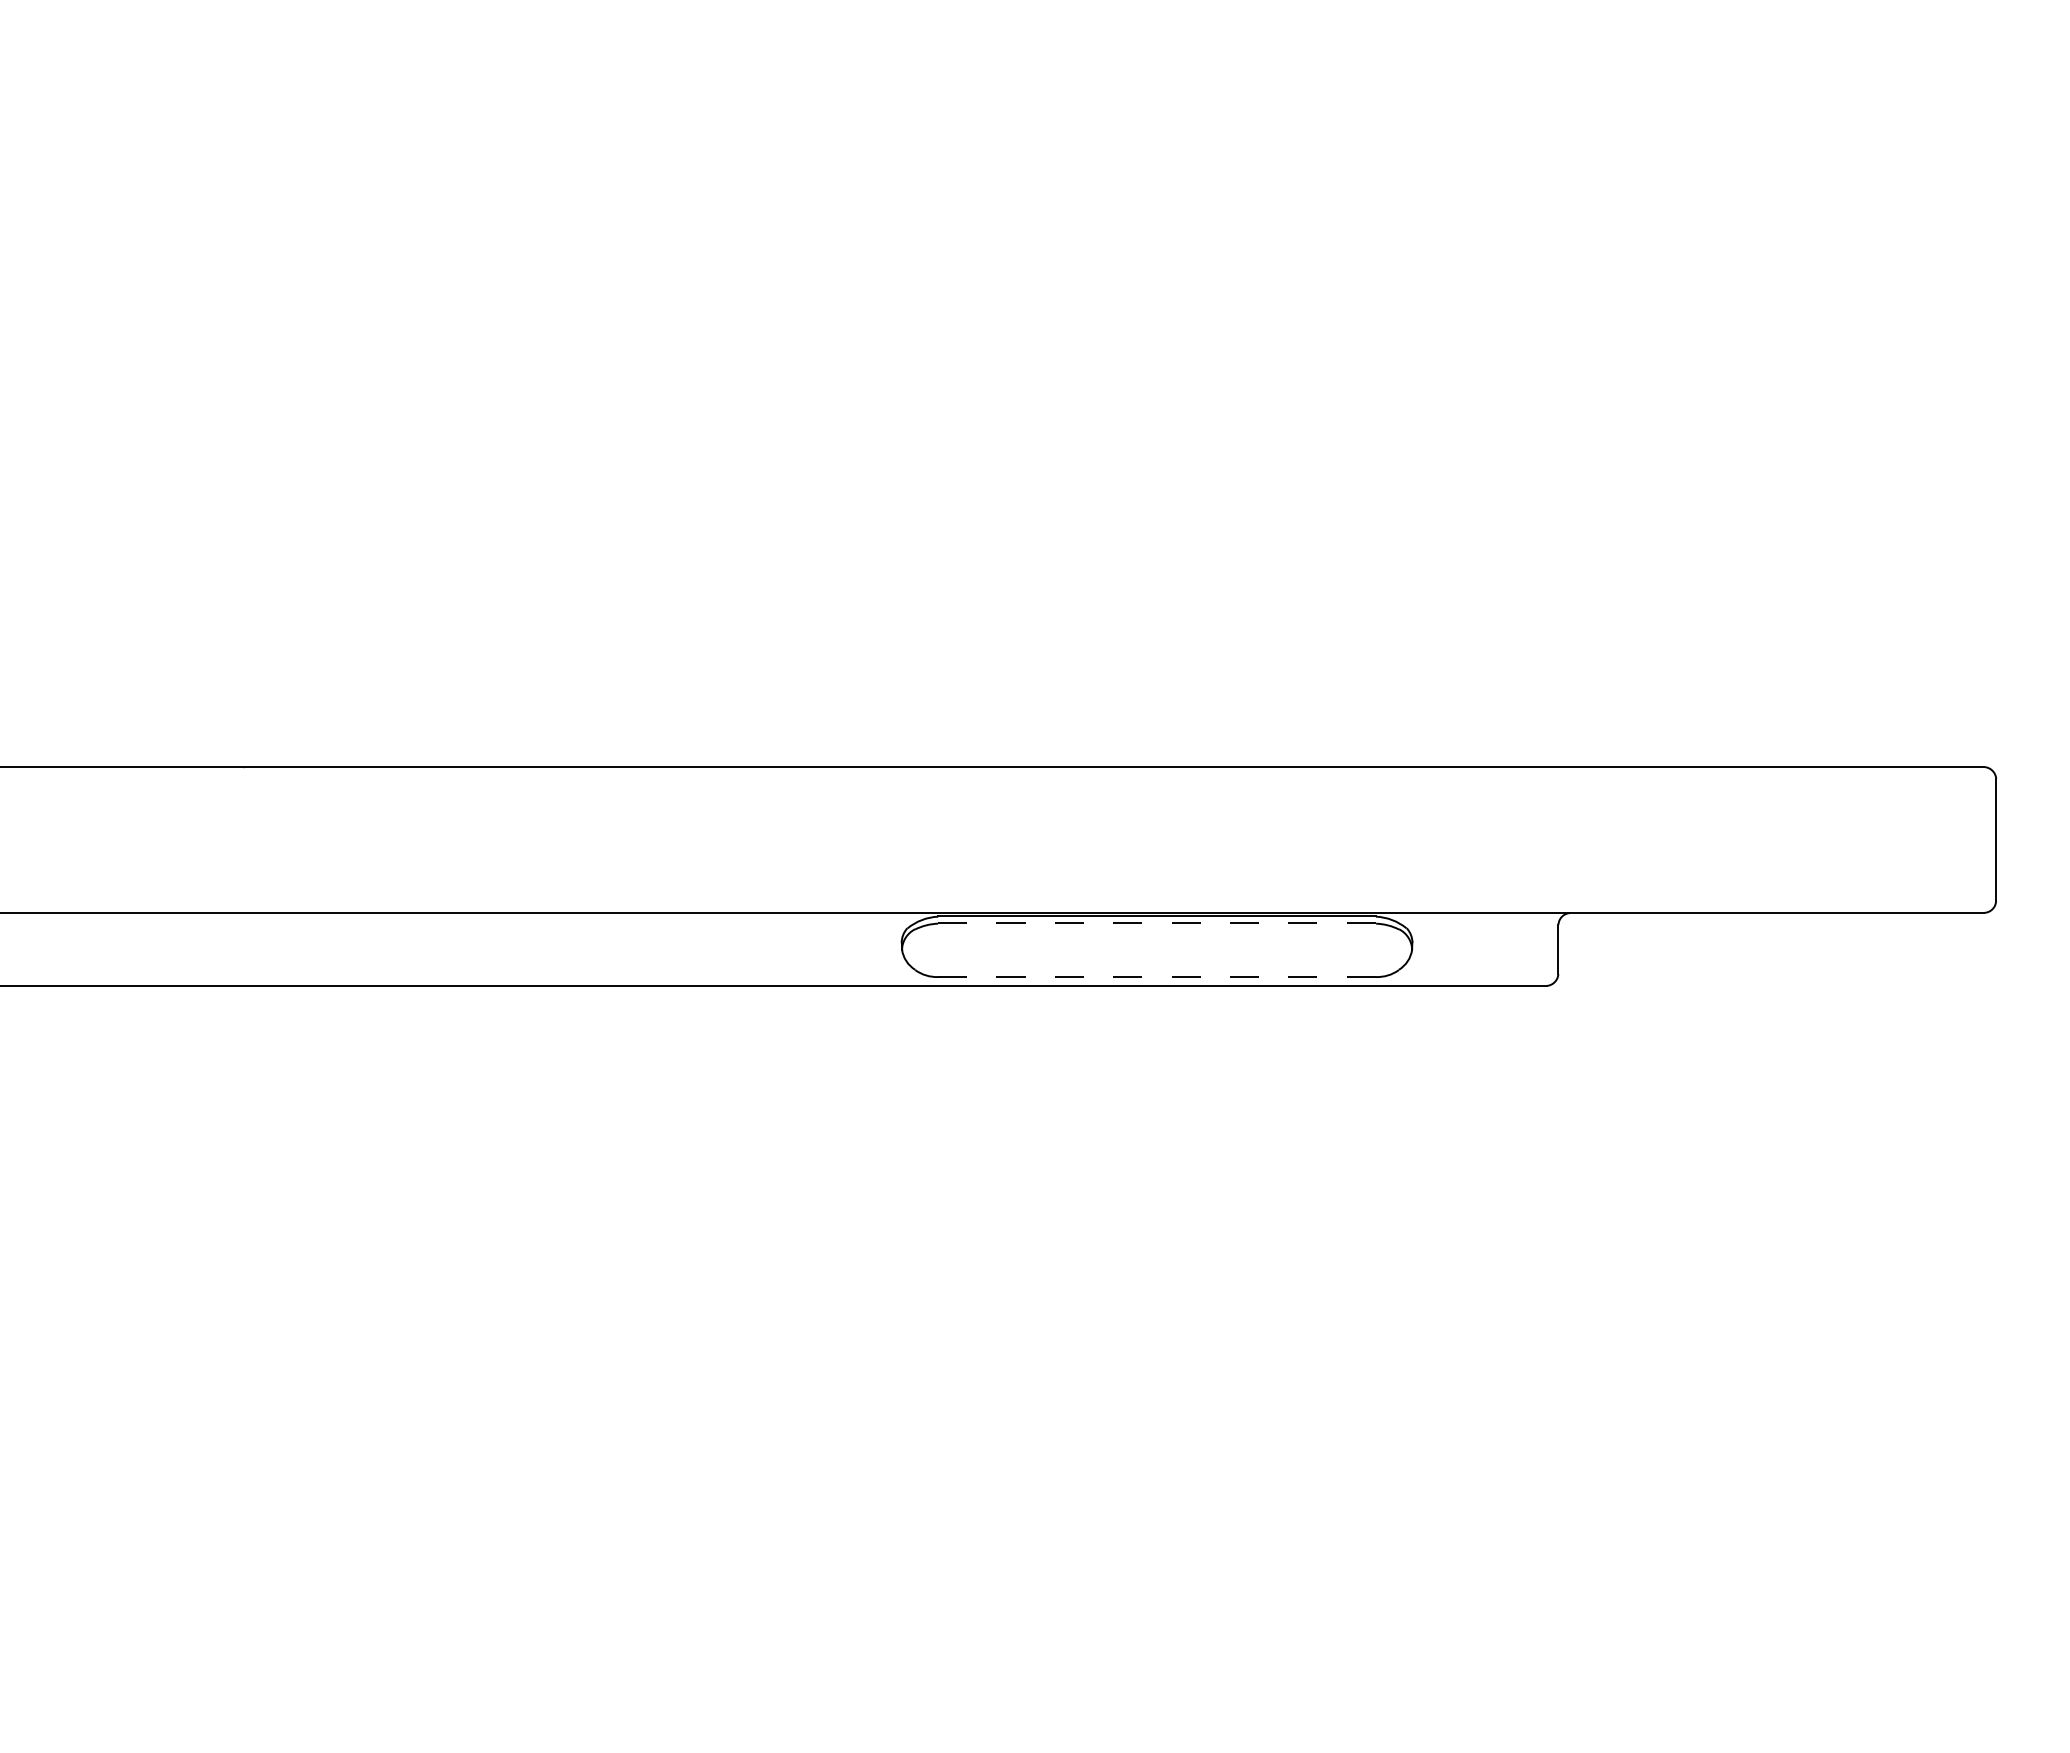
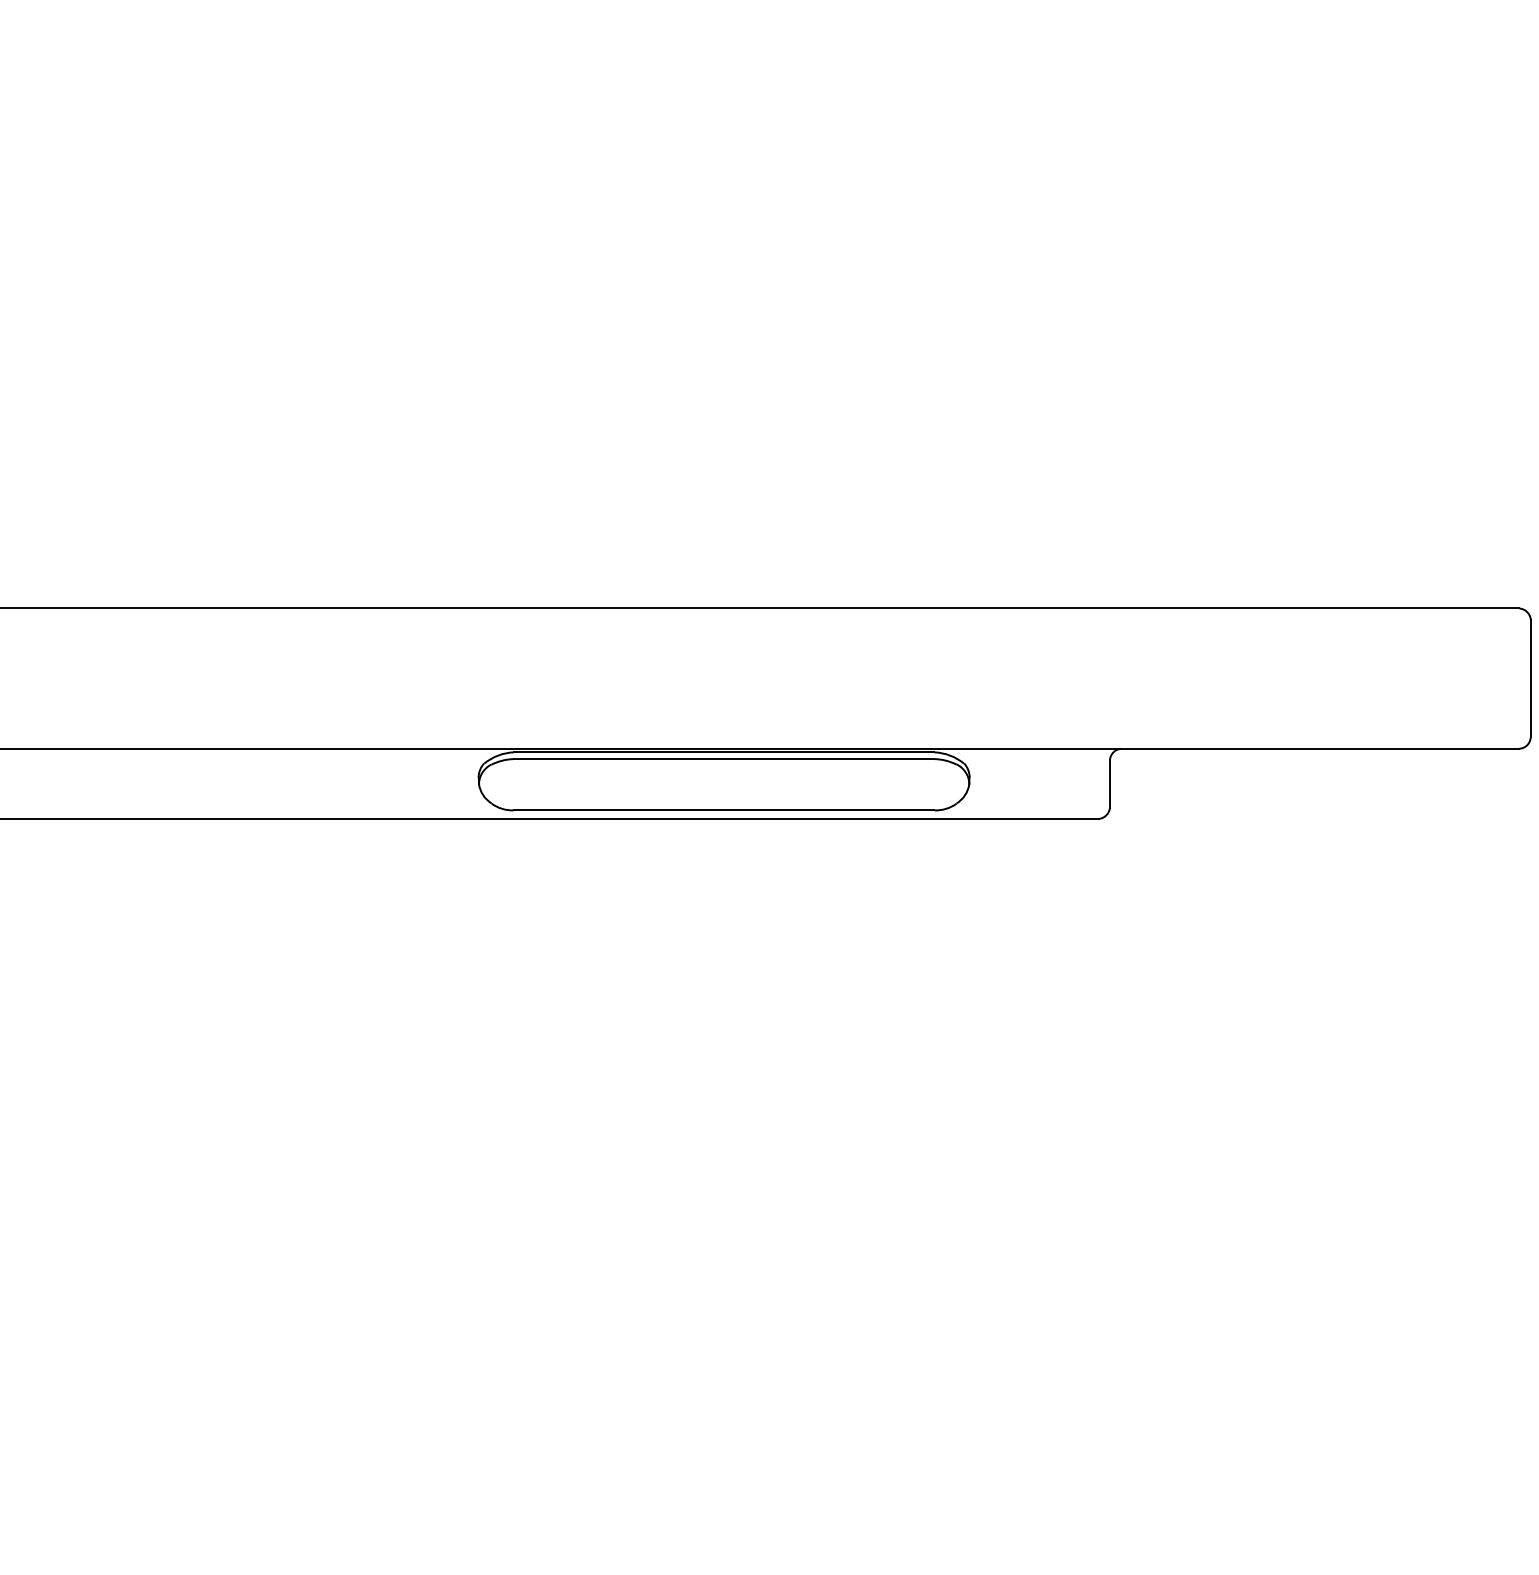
line: (1156, 923) -> (723, 758), dashed -> solid
line: (1156, 976) -> (723, 809), dashed -> solid

